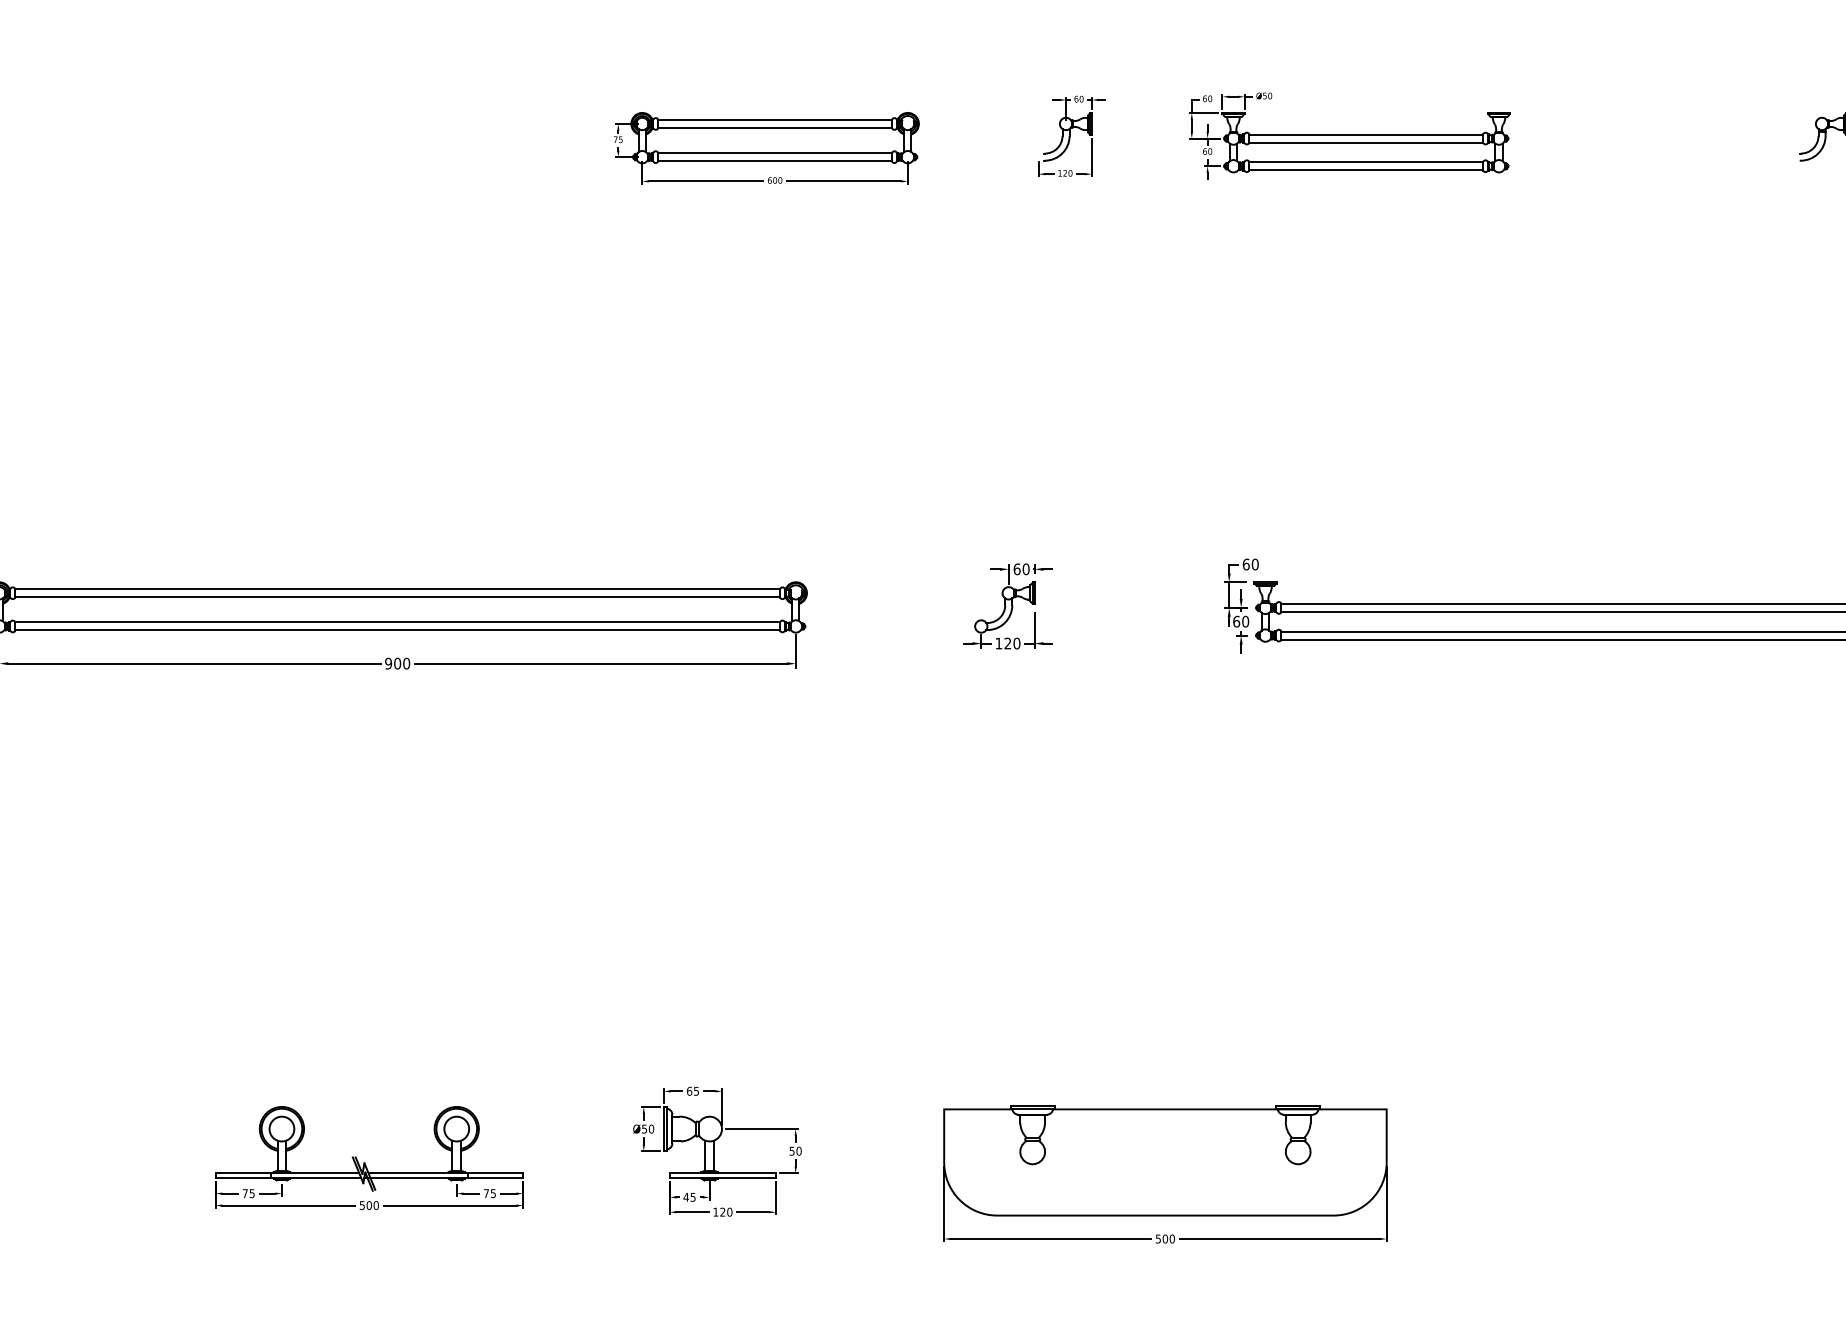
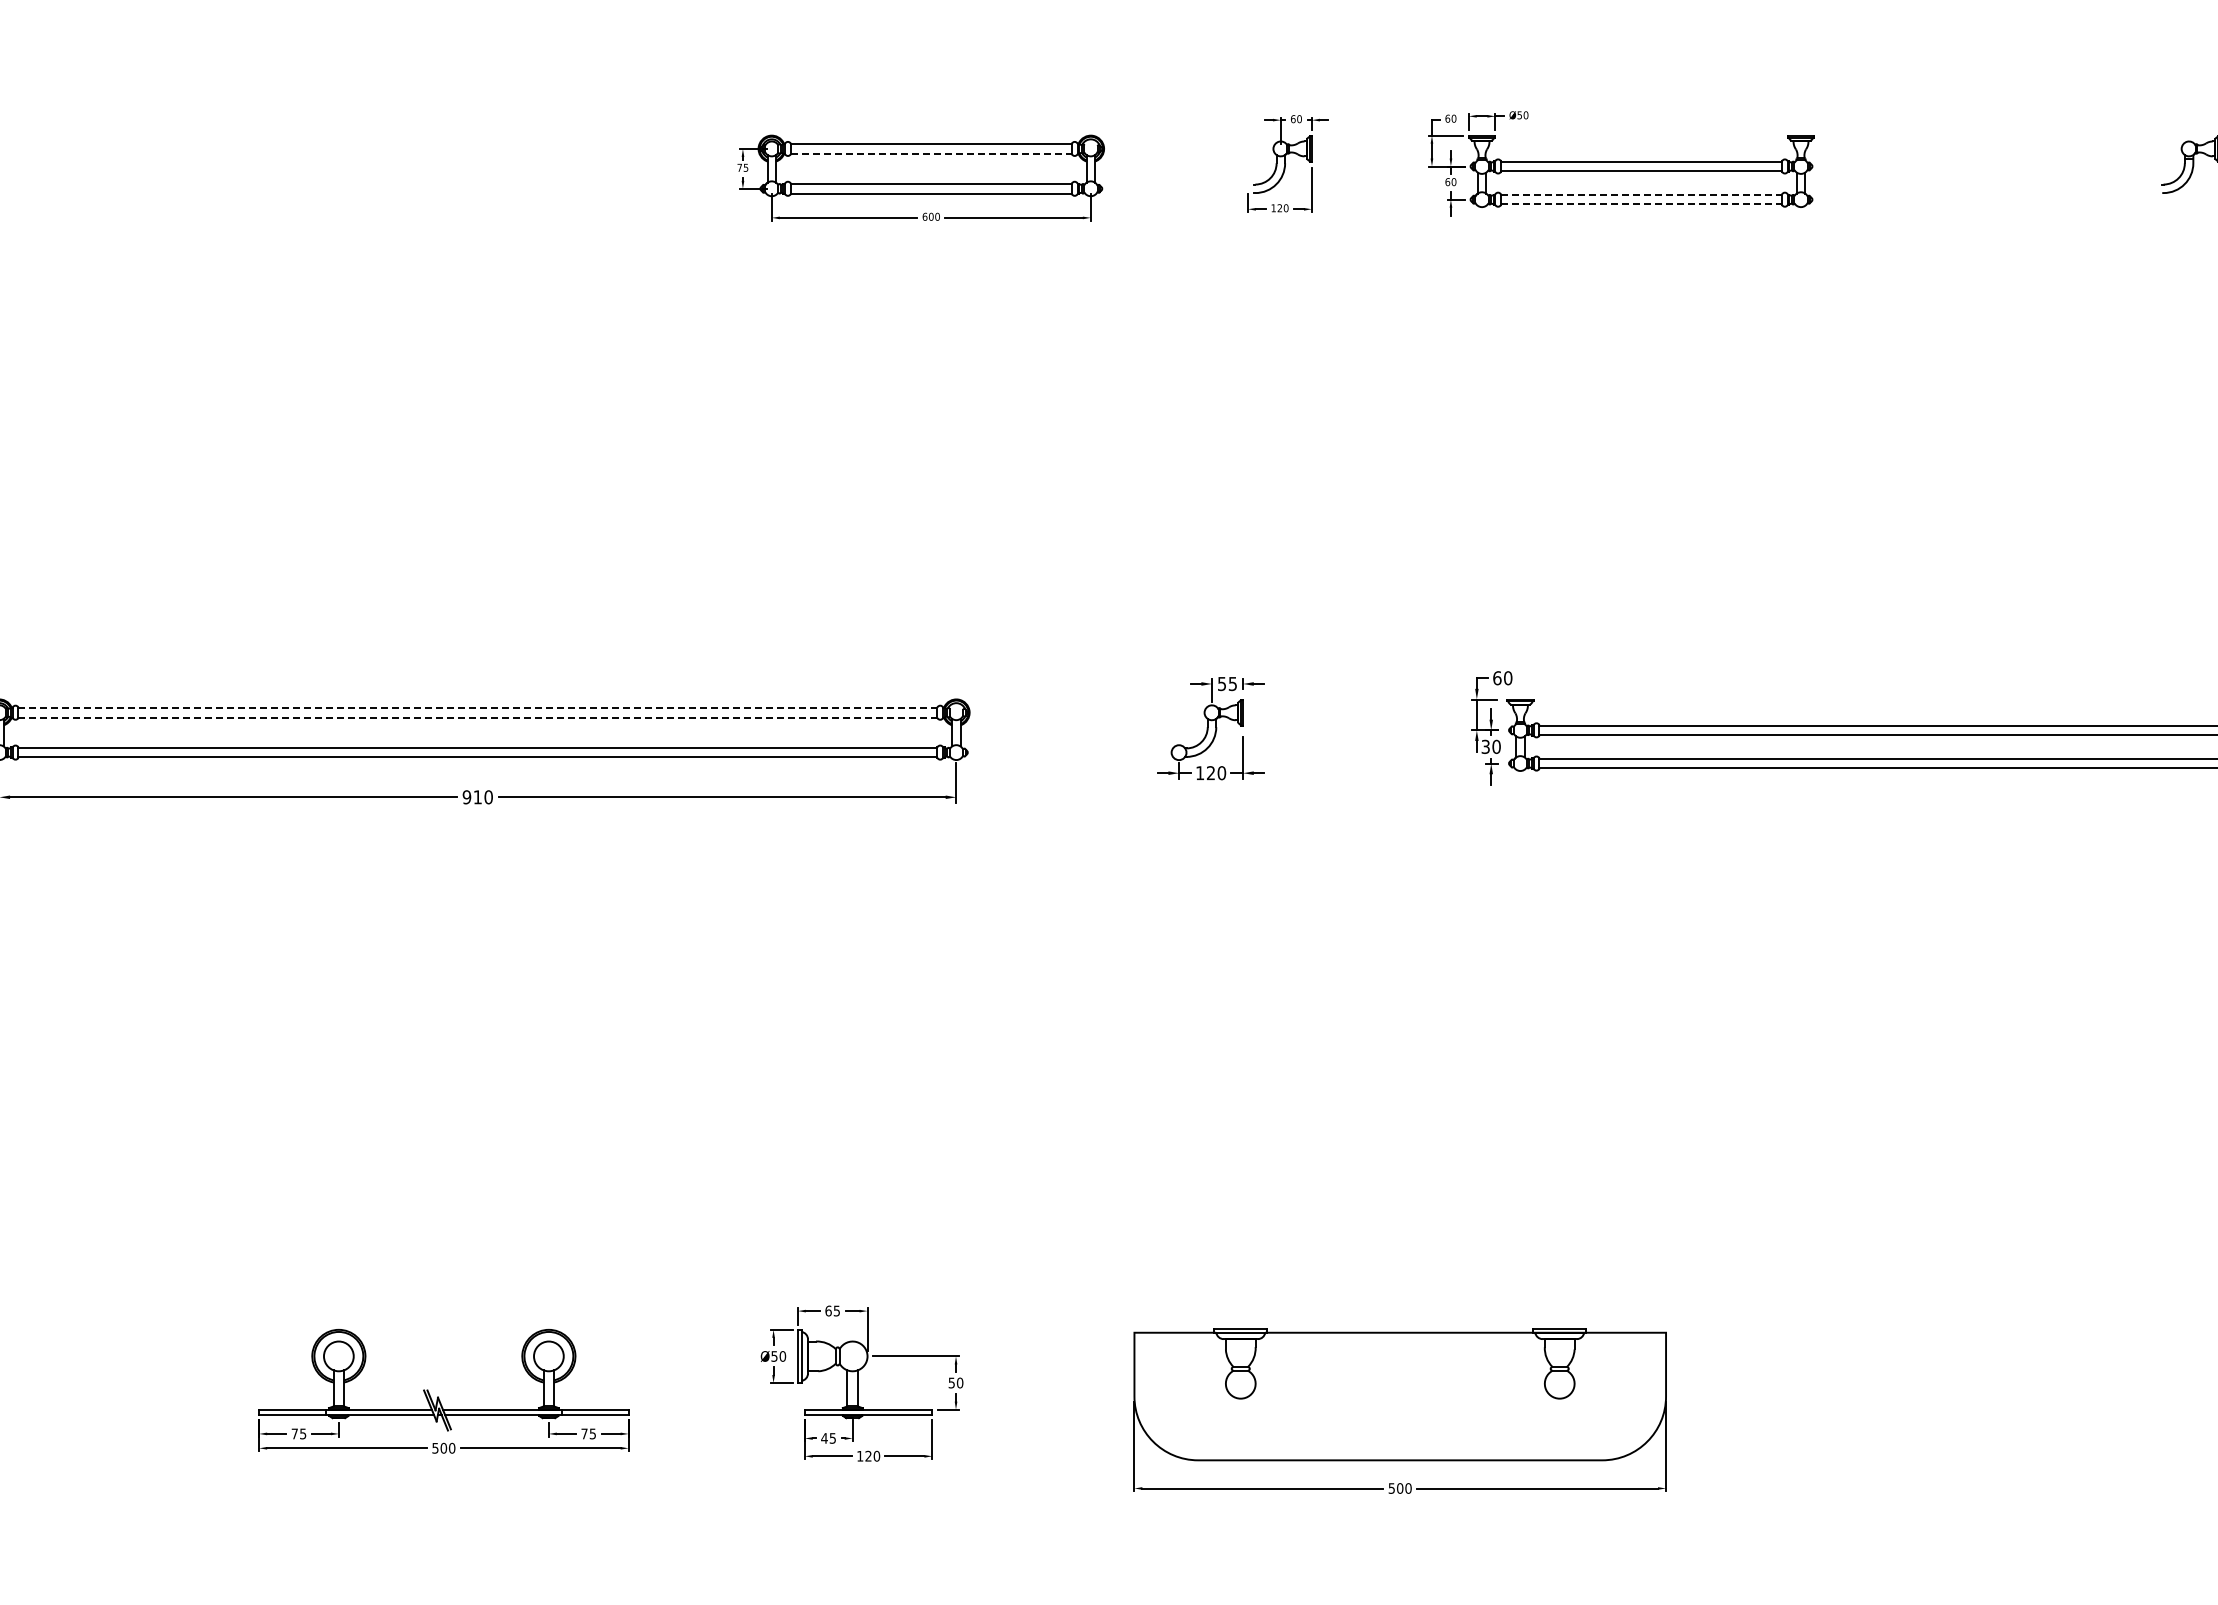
line: (775, 127) -> (931, 153), solid -> dashed
line: (1367, 161) -> (1642, 194), solid -> dashed
line: (1367, 170) -> (1642, 204), solid -> dashed
text: (1021, 568) -> (1227, 683), 60 -> 55
line: (398, 588) -> (478, 707), solid -> dashed
line: (398, 597) -> (478, 717), solid -> dashed
text: (1236, 621) -> (1485, 746), 60 -> 30
text: (397, 663) -> (477, 797), 900 -> 910

